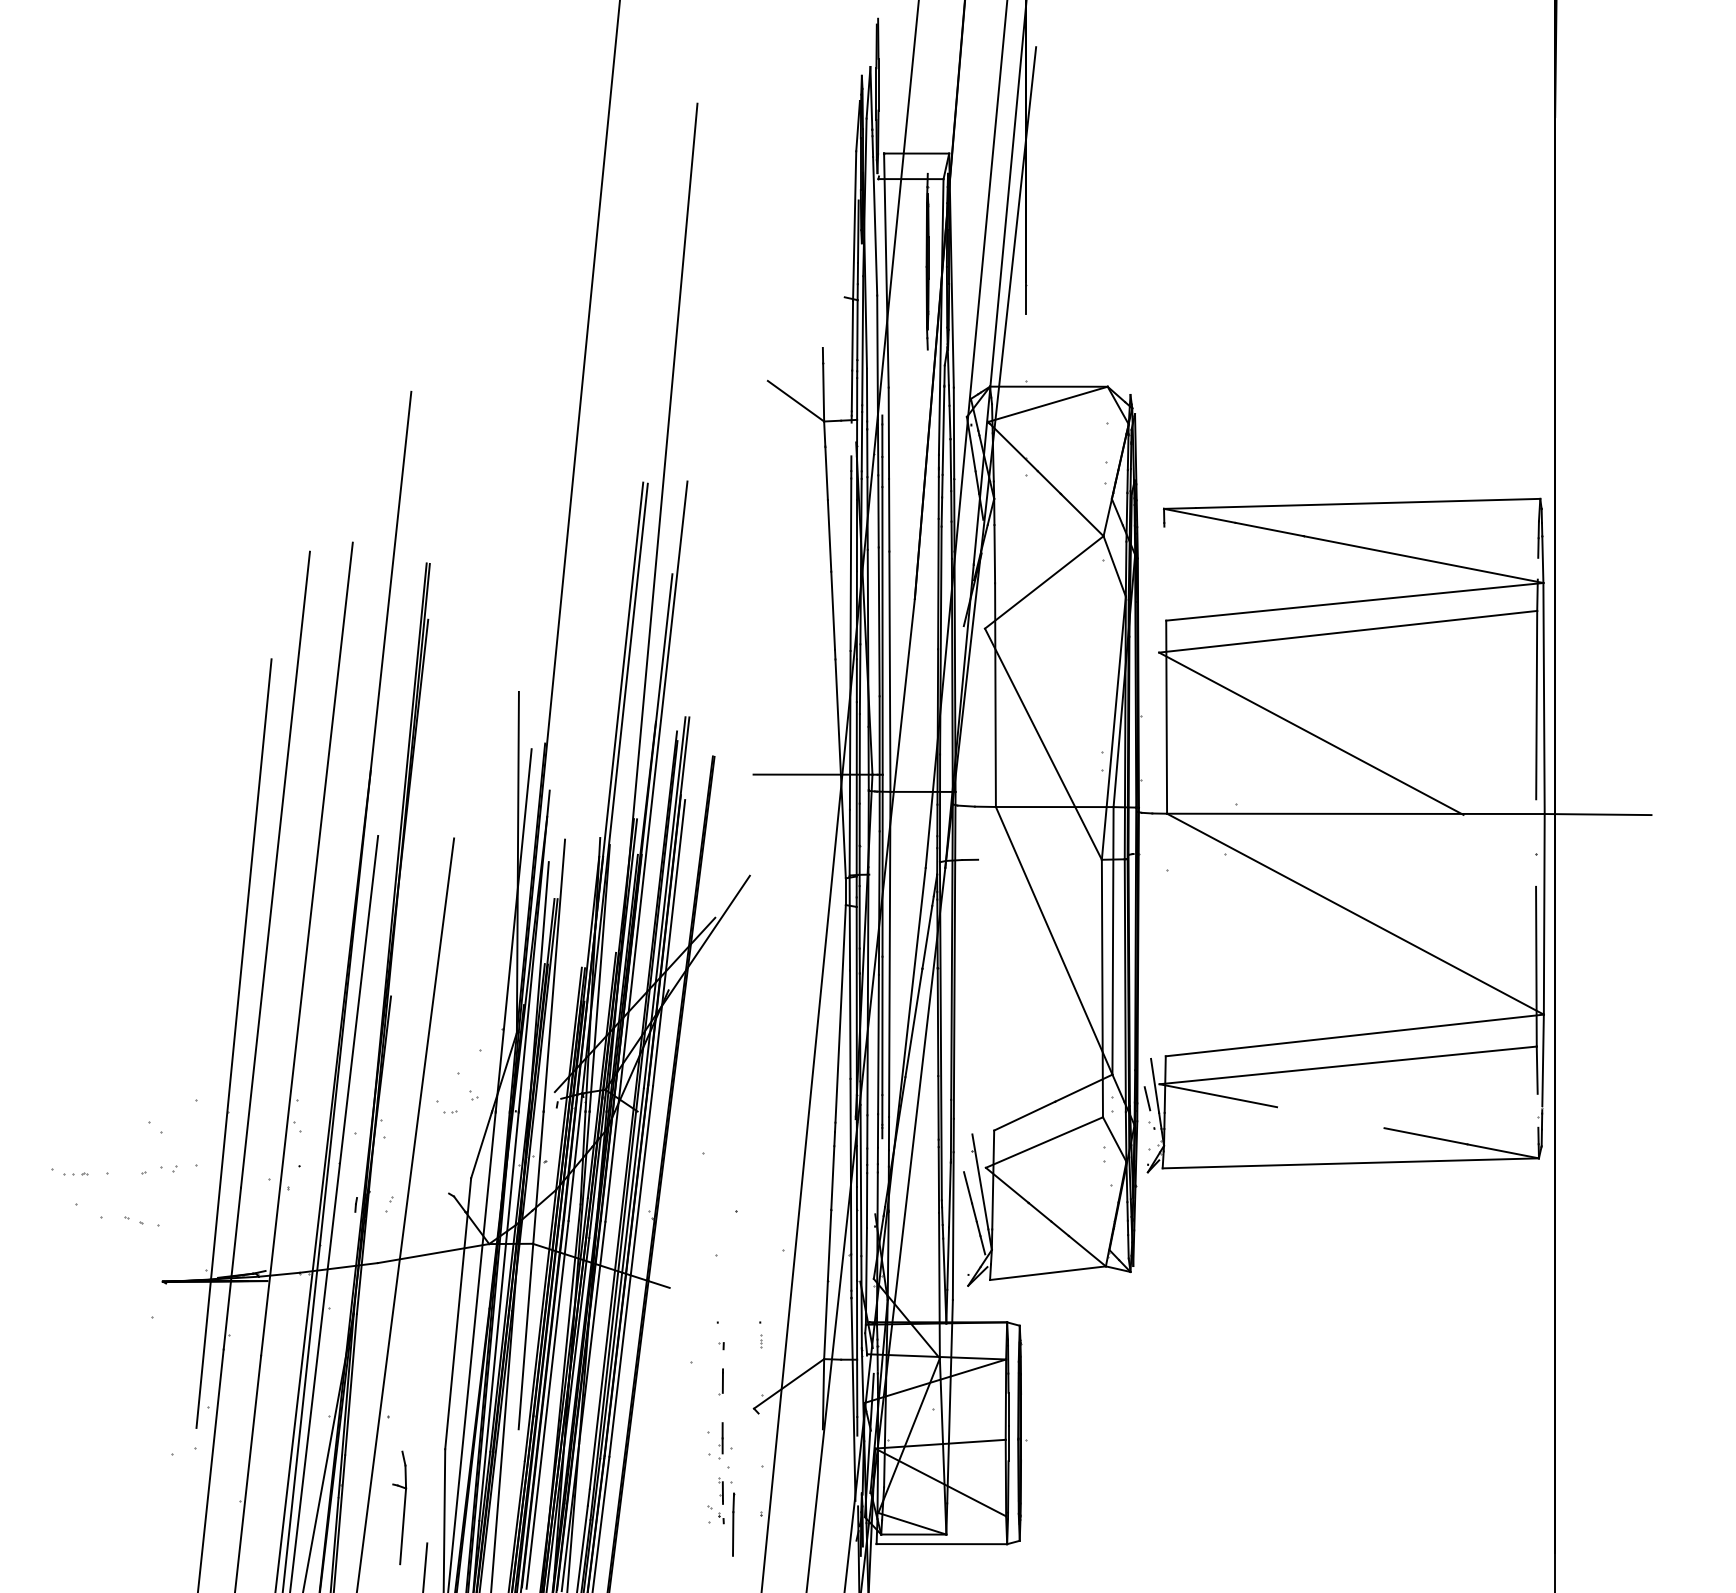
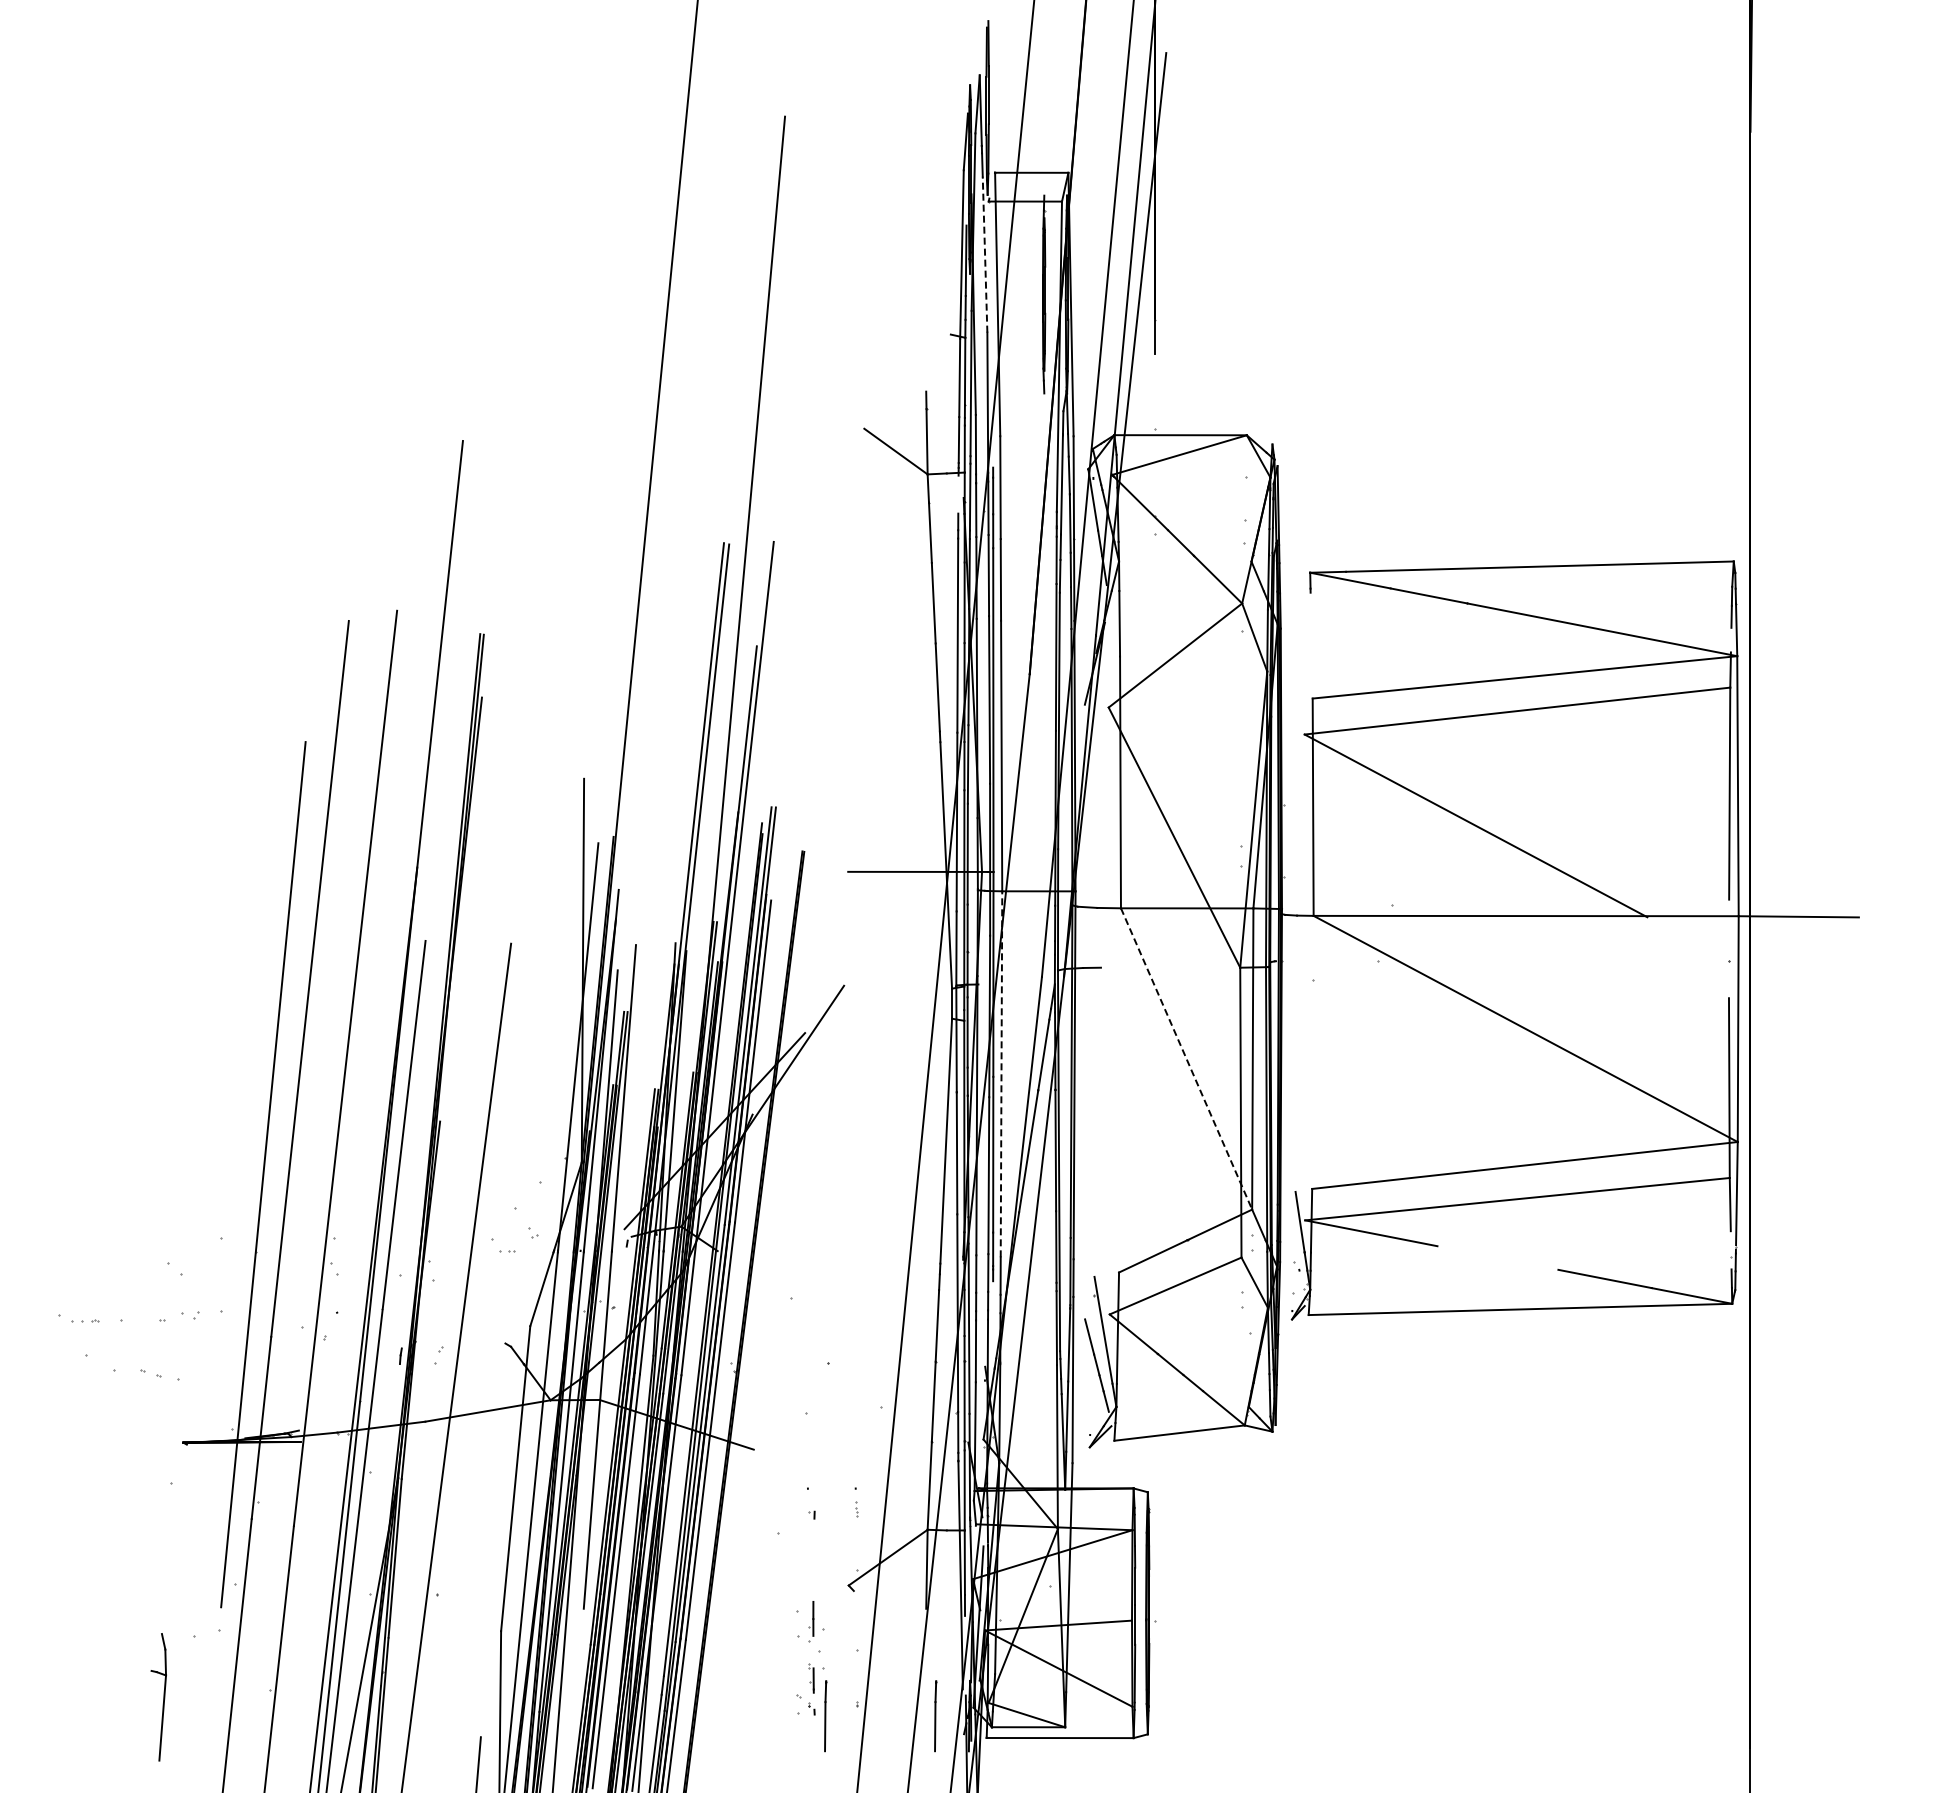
line: (875, 226) -> (985, 254), solid -> dashed
line: (1054, 941) -> (1186, 1059), solid -> dashed
line: (889, 953) -> (1001, 1073), solid -> dashed
line: (1147, 1098) -> (1291, 1236), removed
part: (720, 1381) -> (811, 1555), removed
part: (399, 1508) -> (158, 1697), moved
line: (831, 1524) -> (935, 1716), added

